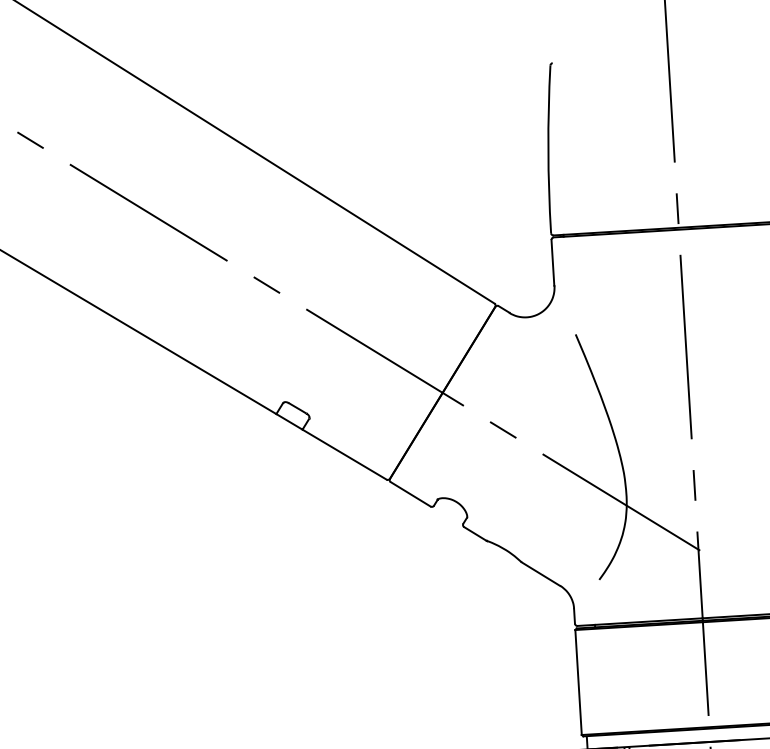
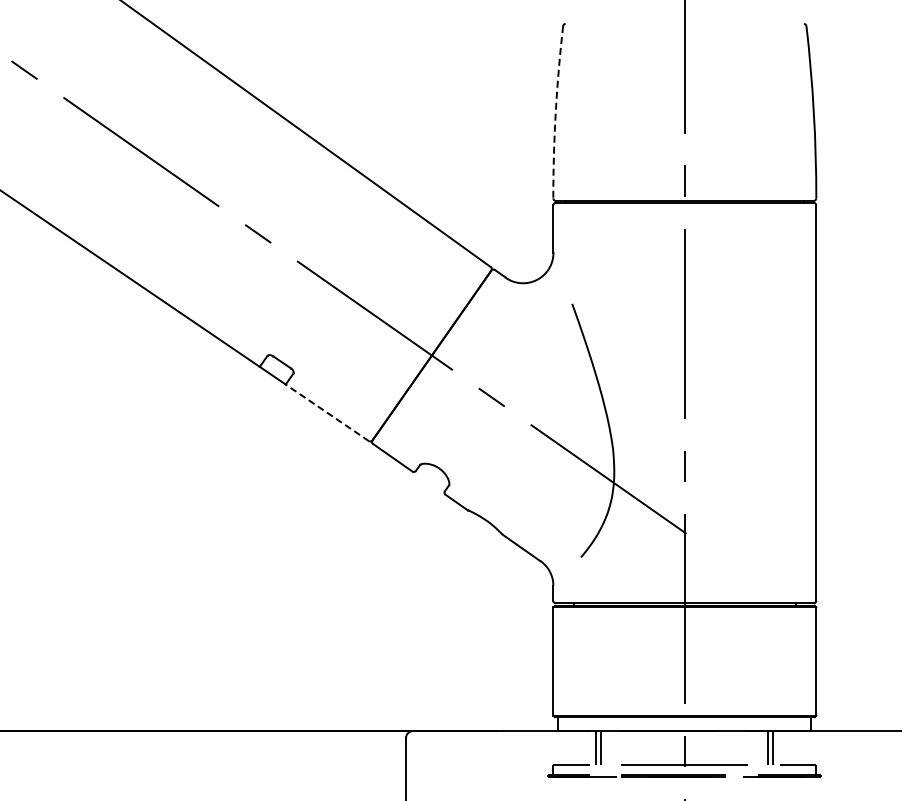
arc: (548, 149) -> (555, 112), solid -> dashed
line: (344, 454) -> (327, 412), solid -> dashed

